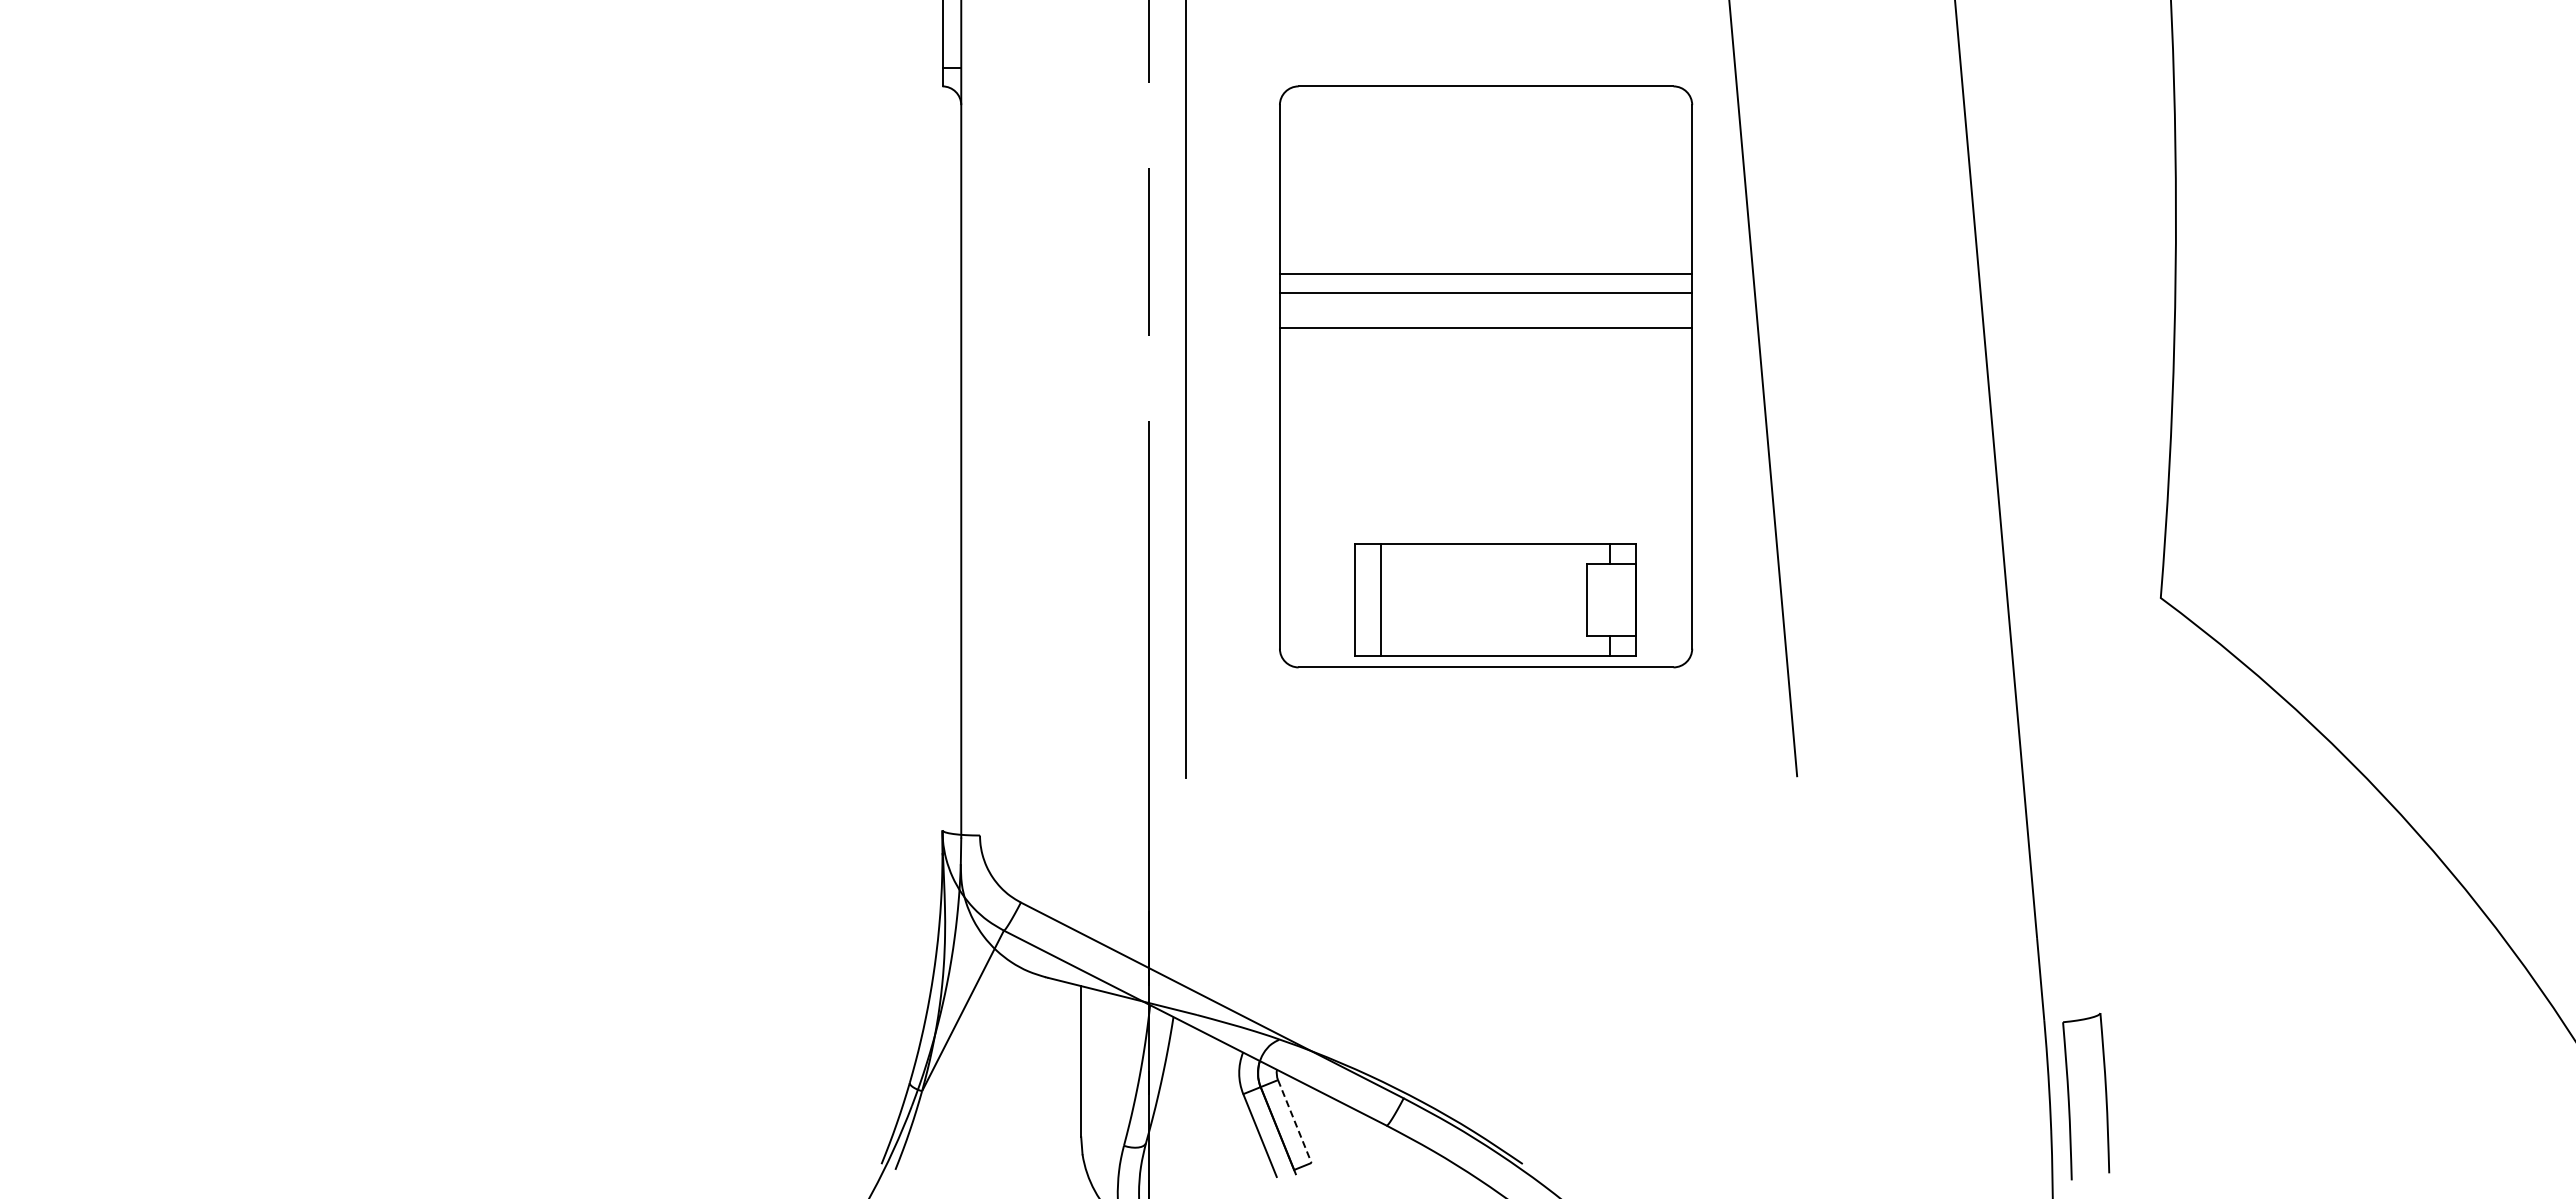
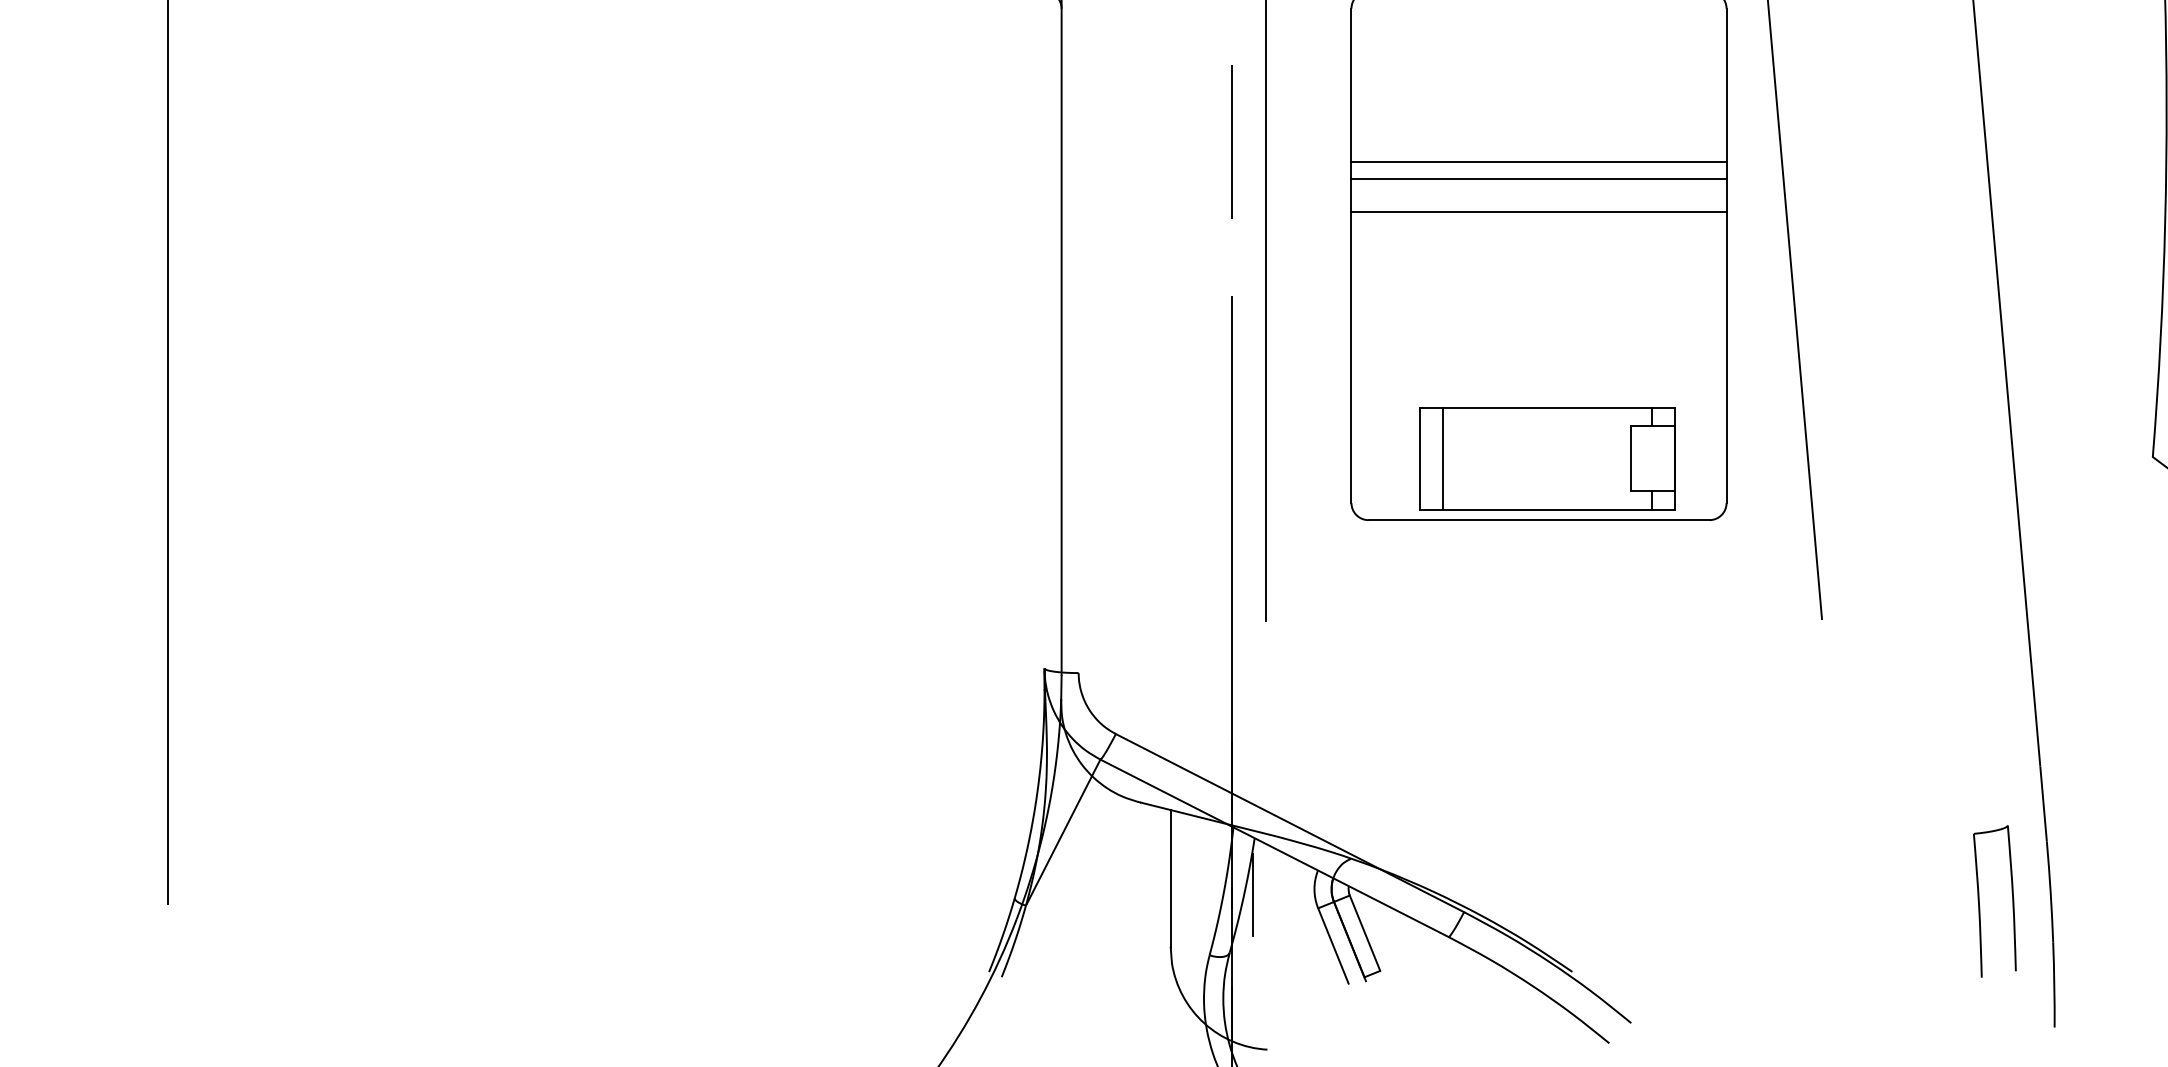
line: (1172, 1079) -> (1253, 895), added
part: (2069, 1096) -> (1979, 901), moved
line: (1294, 1121) -> (1364, 933), dashed -> solid

